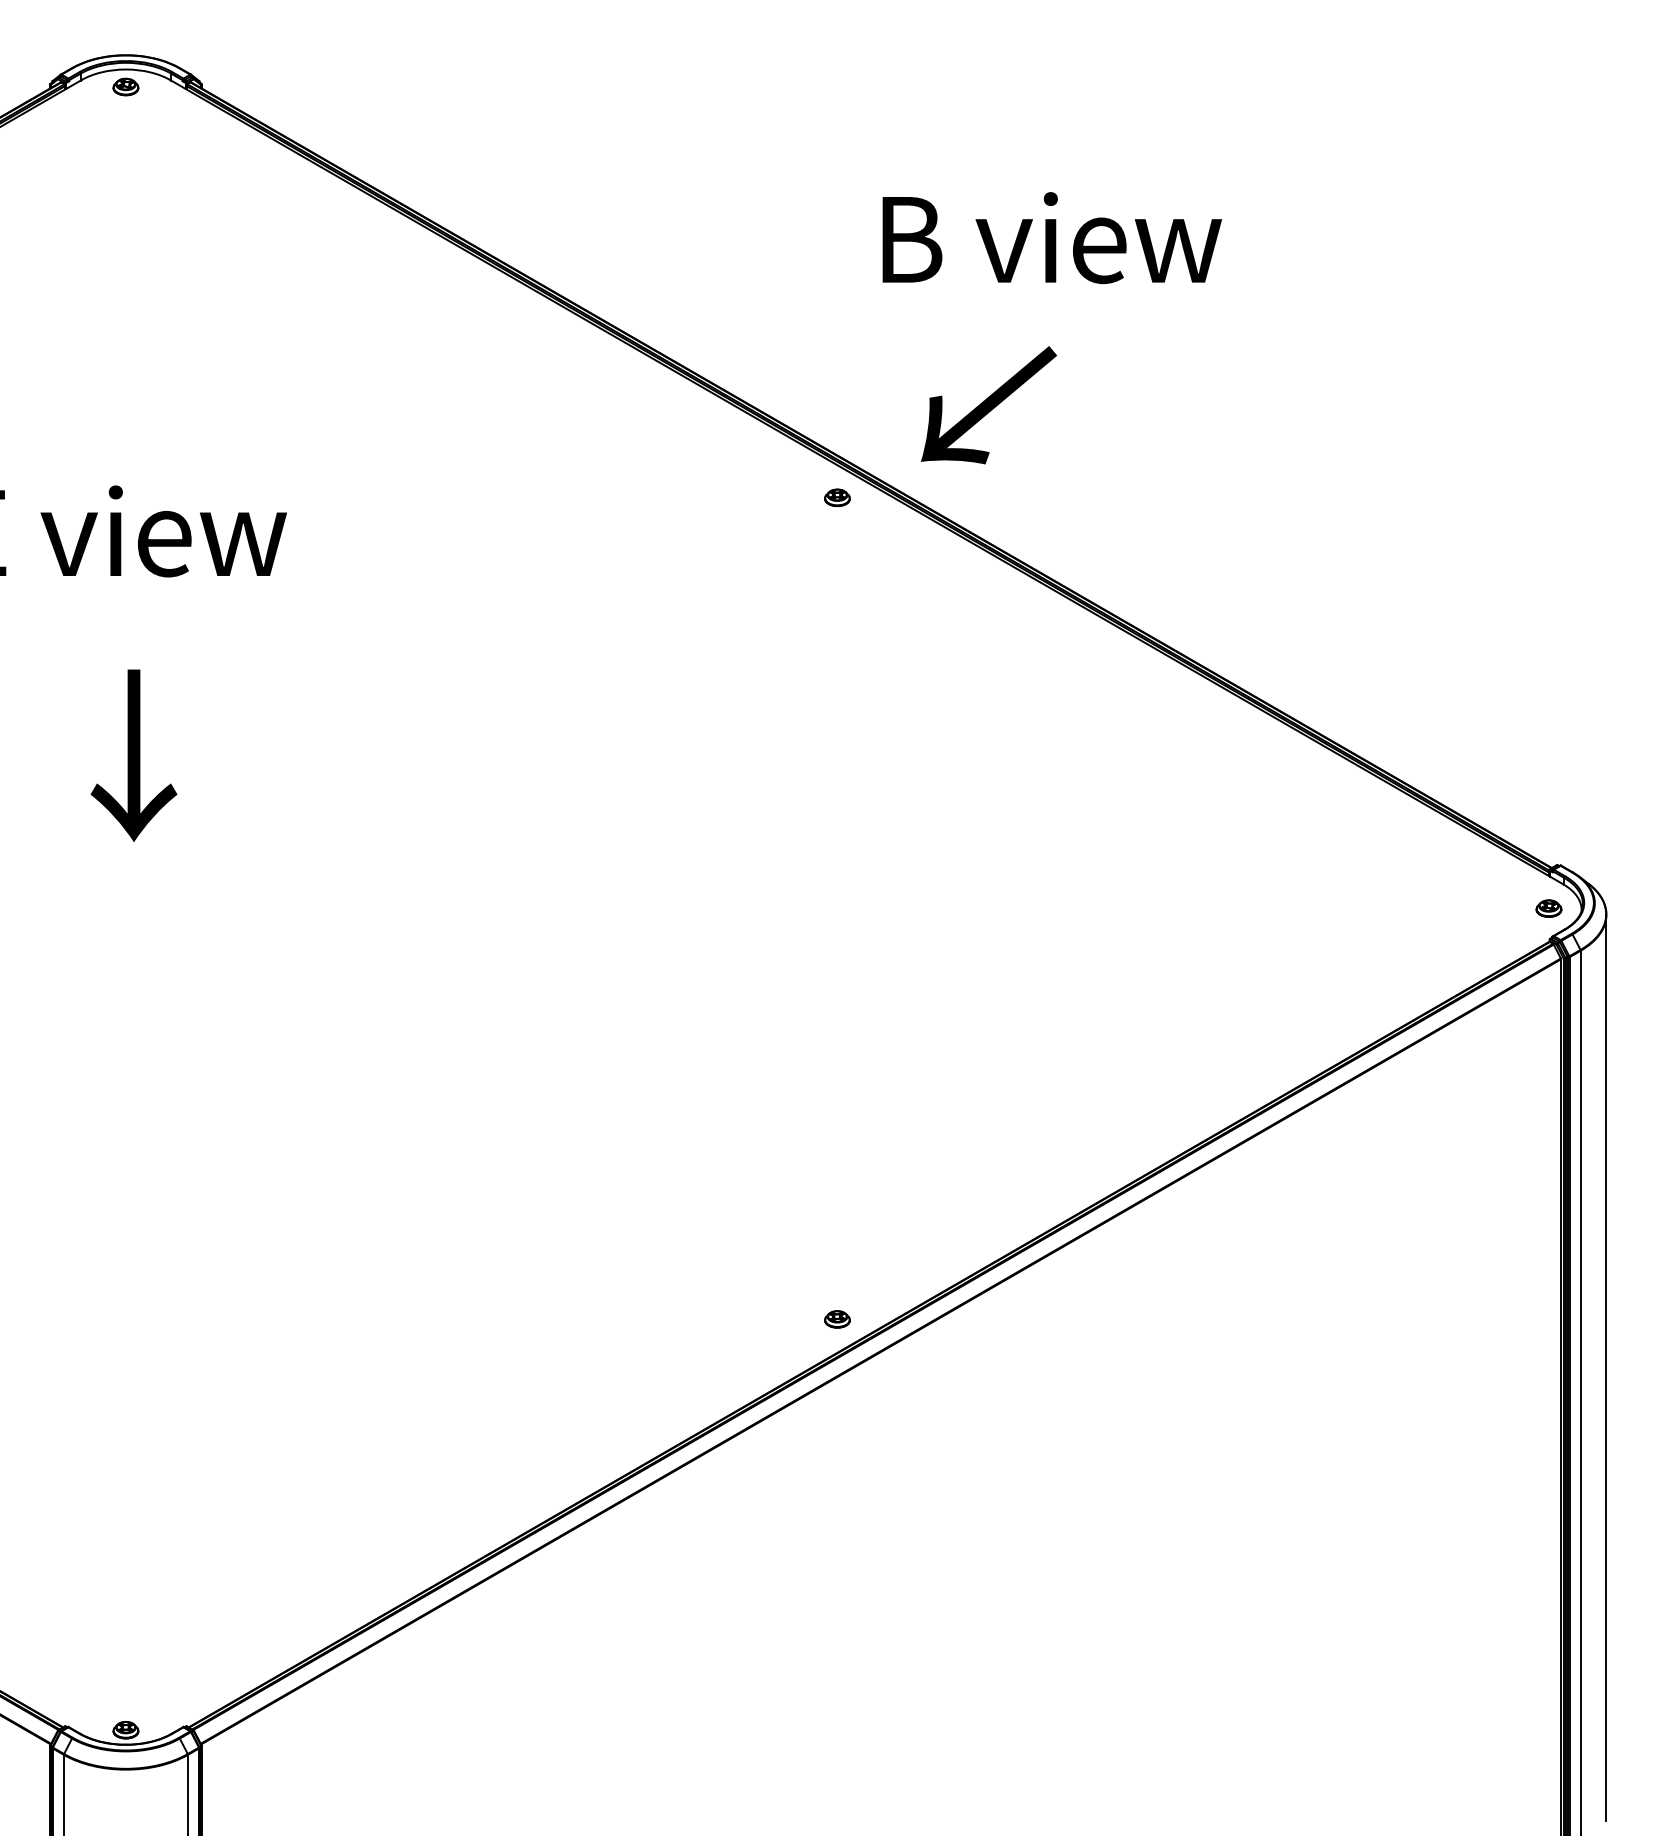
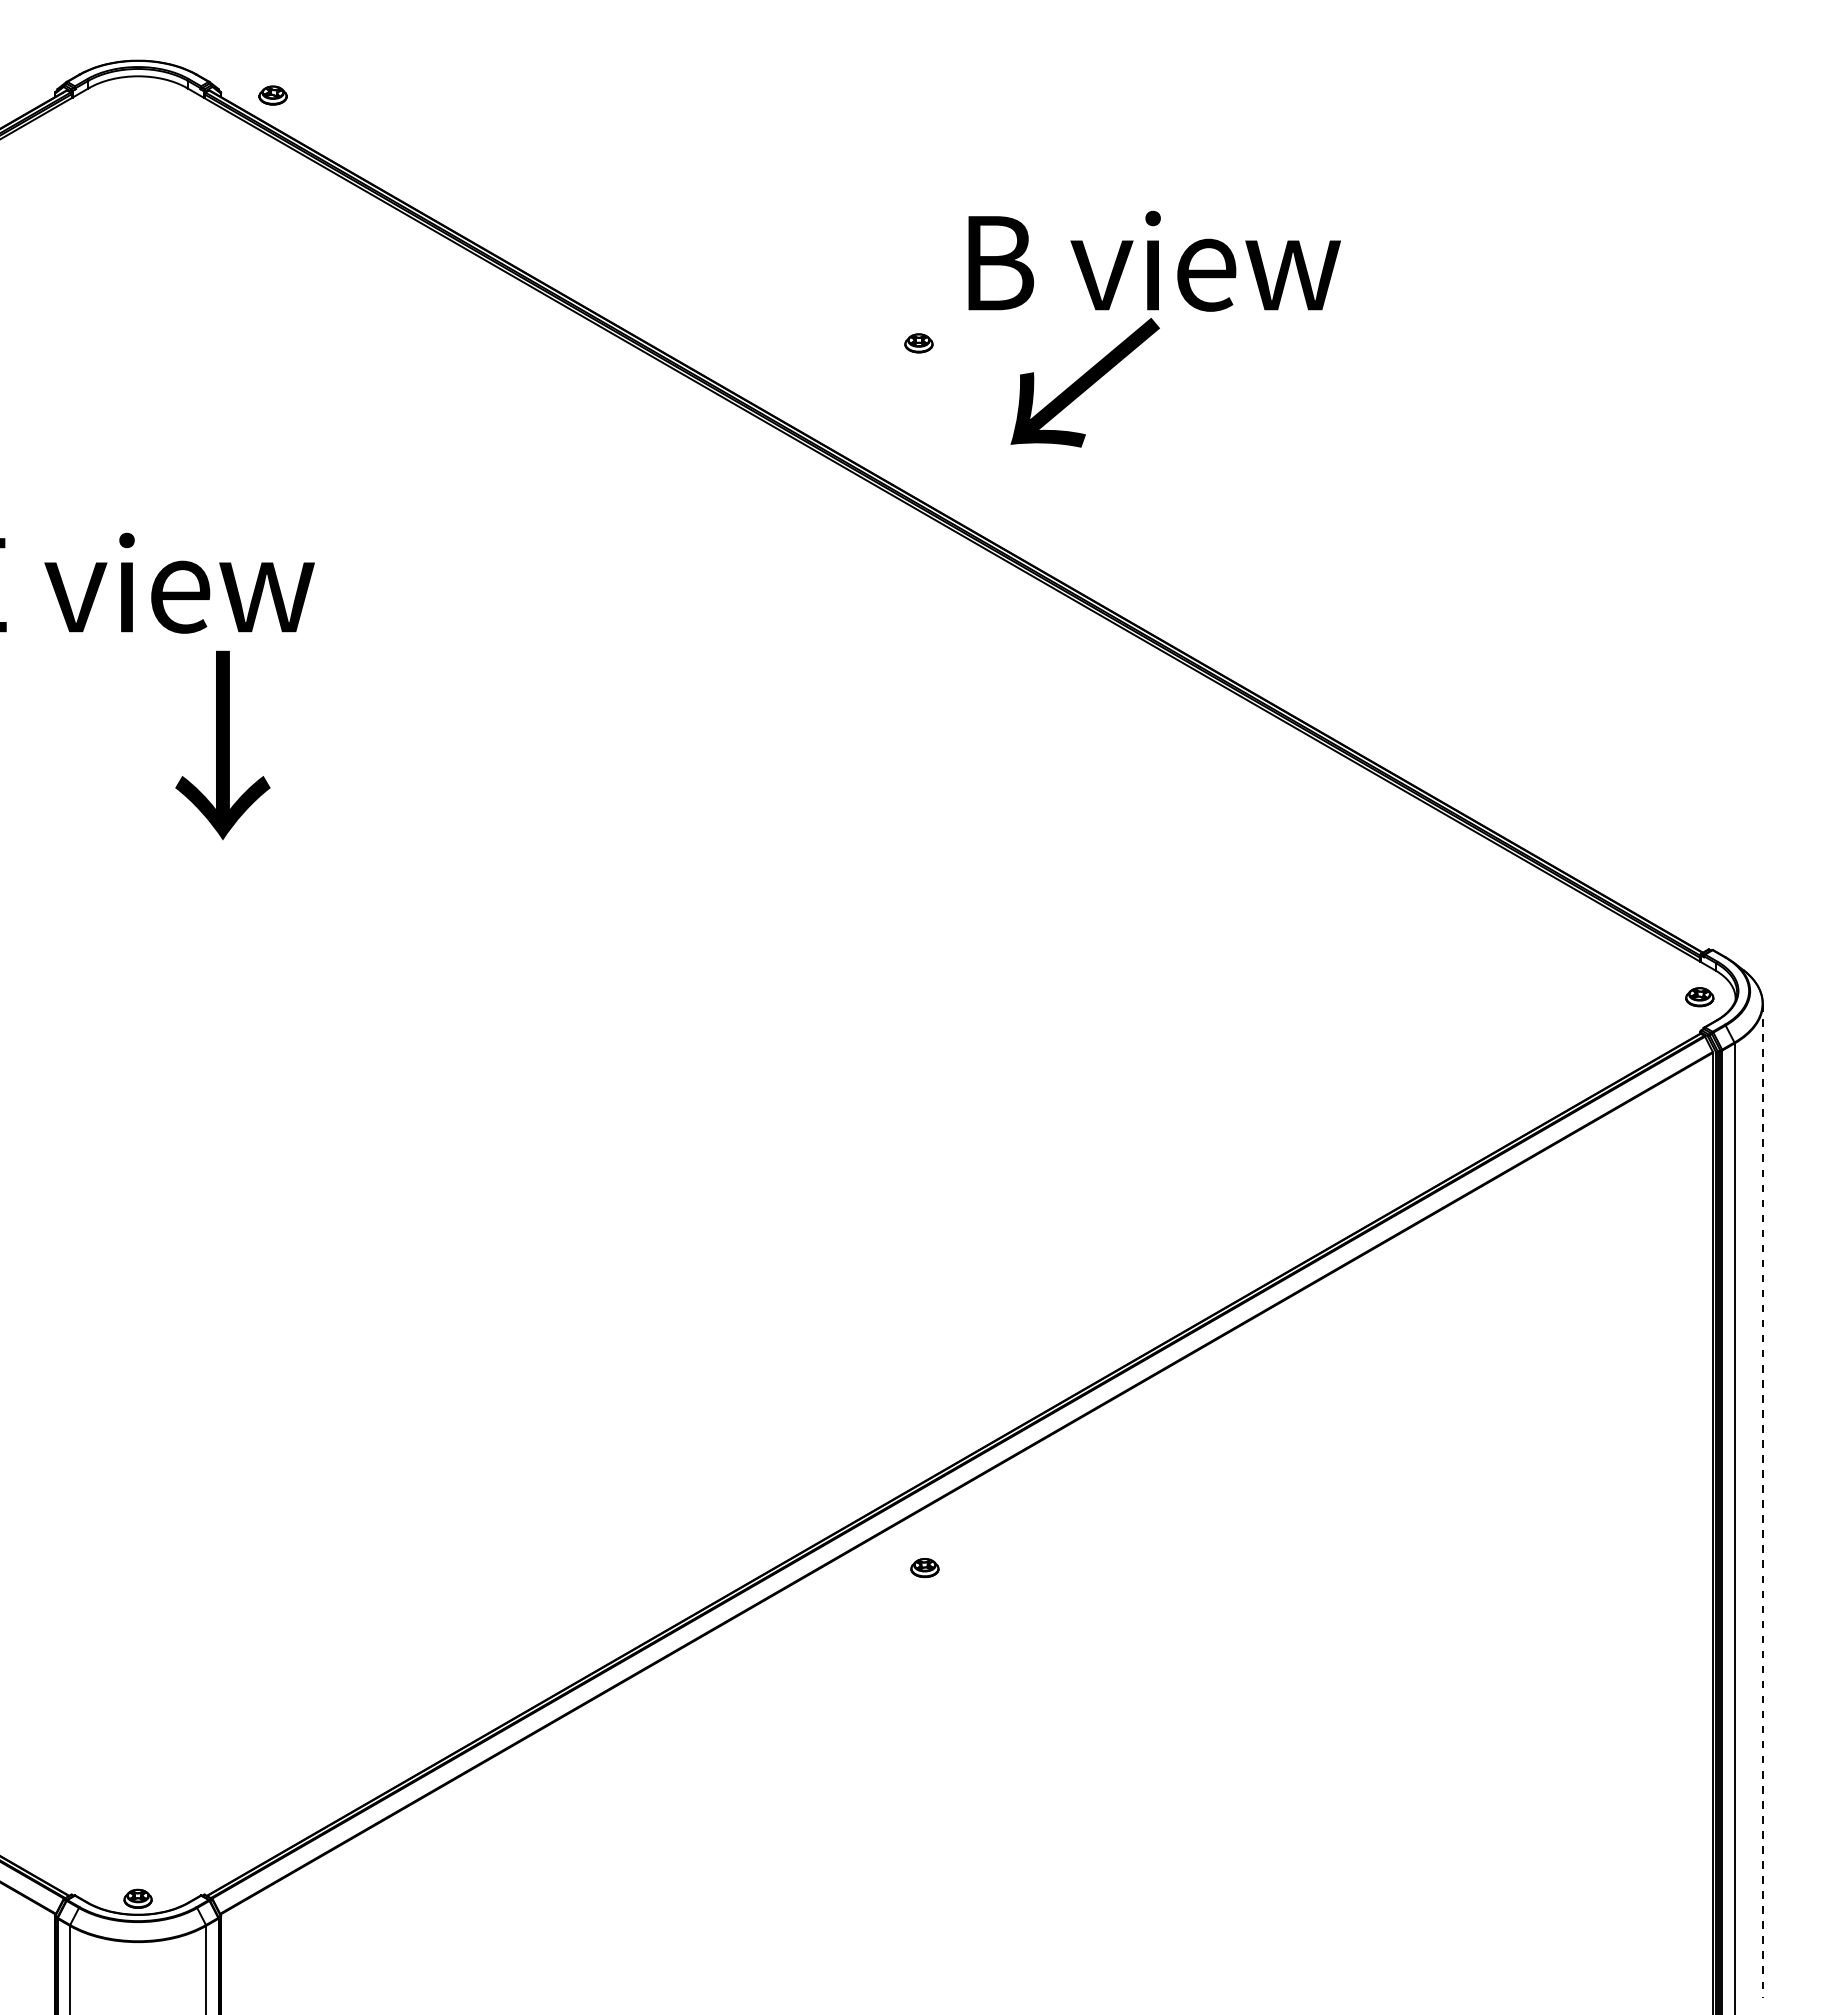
part: (125, 86) -> (272, 95), moved
text: (988, 404) -> (1084, 382), moved
part: (837, 497) -> (918, 343), moved
text: (133, 755) -> (222, 745), moved
part: (837, 1319) -> (924, 1568), moved
line: (1606, 1368) -> (1762, 1501), solid -> dashed

